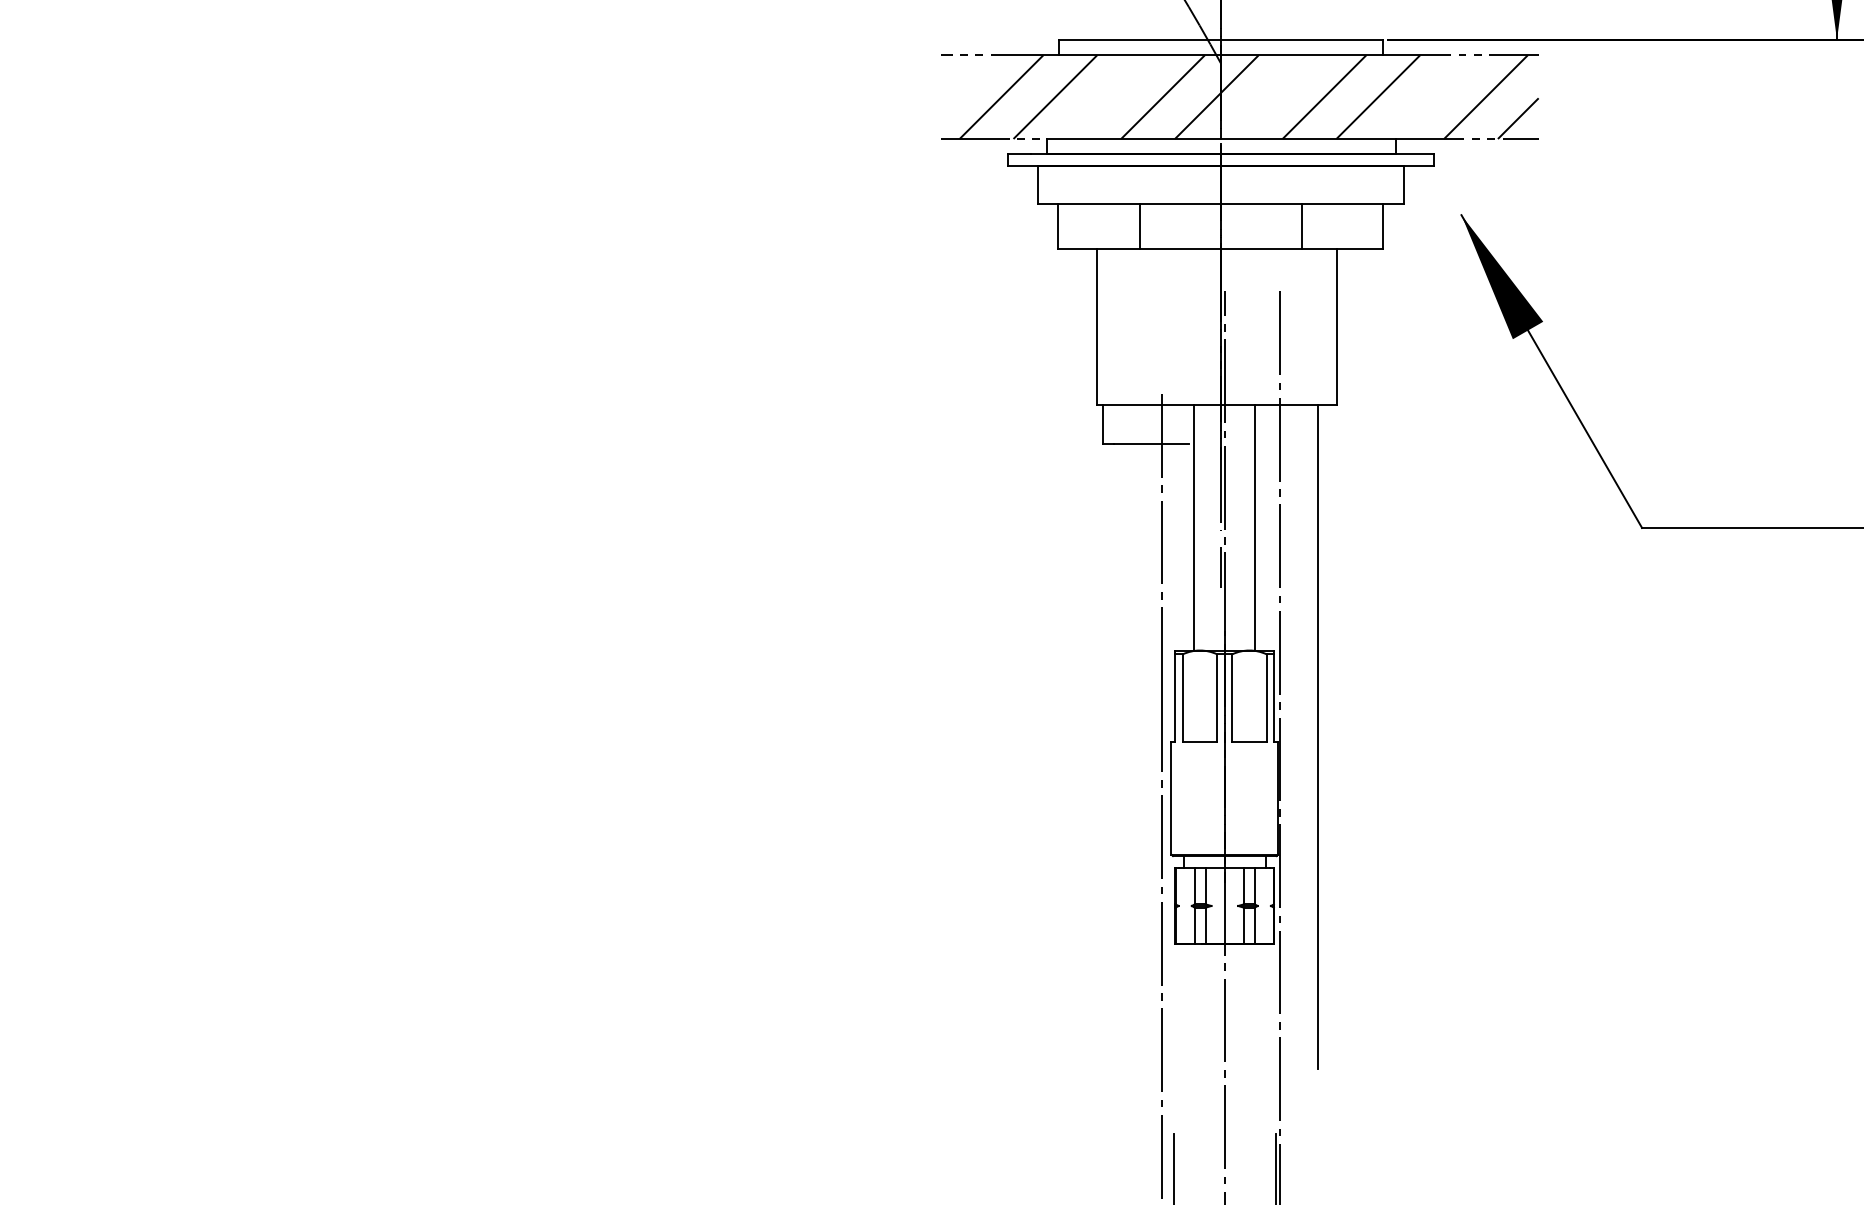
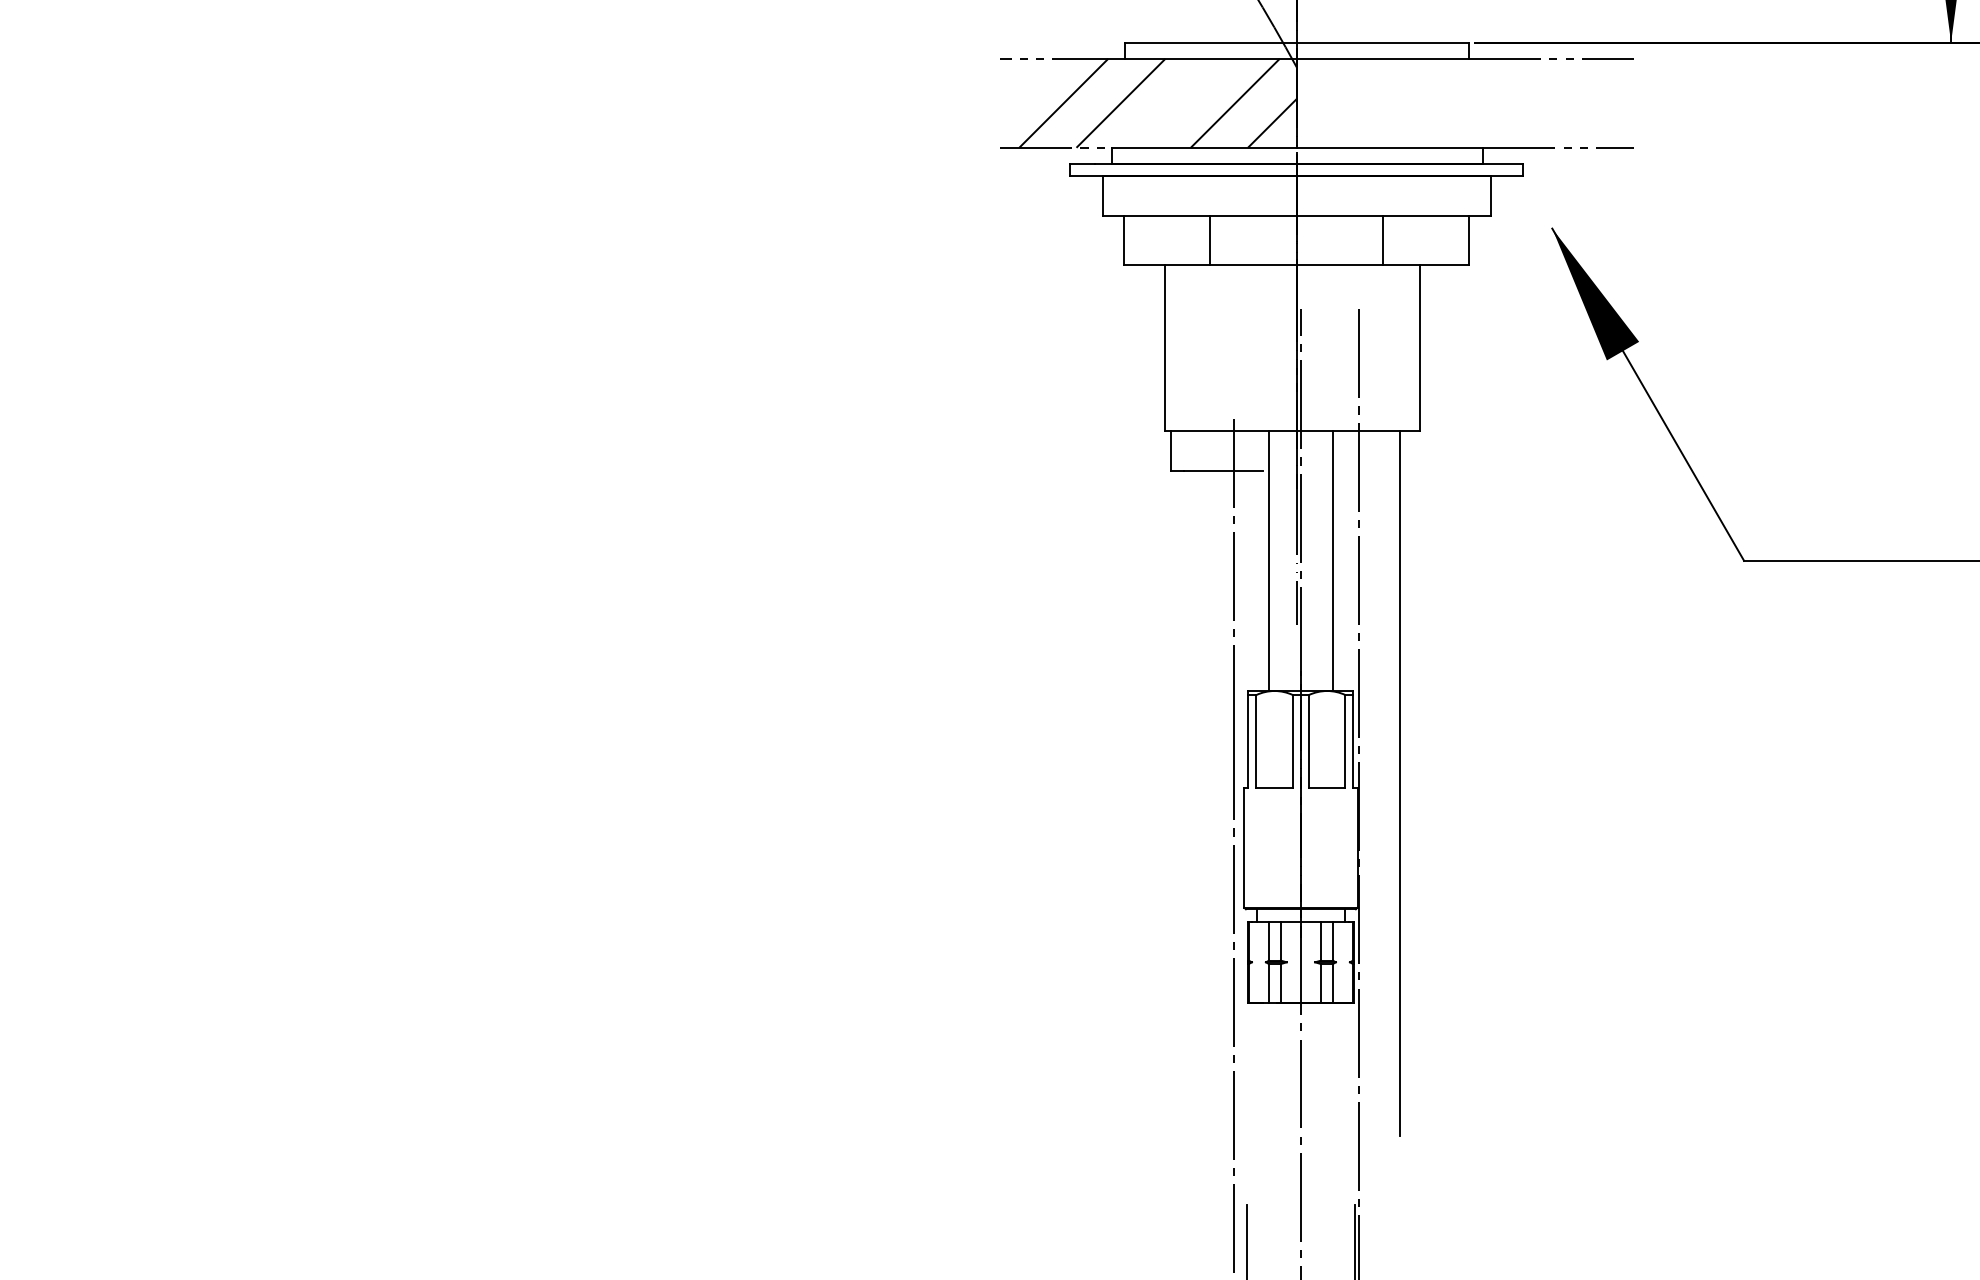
hatch: (1379, 97) -> (1465, 103), removed

